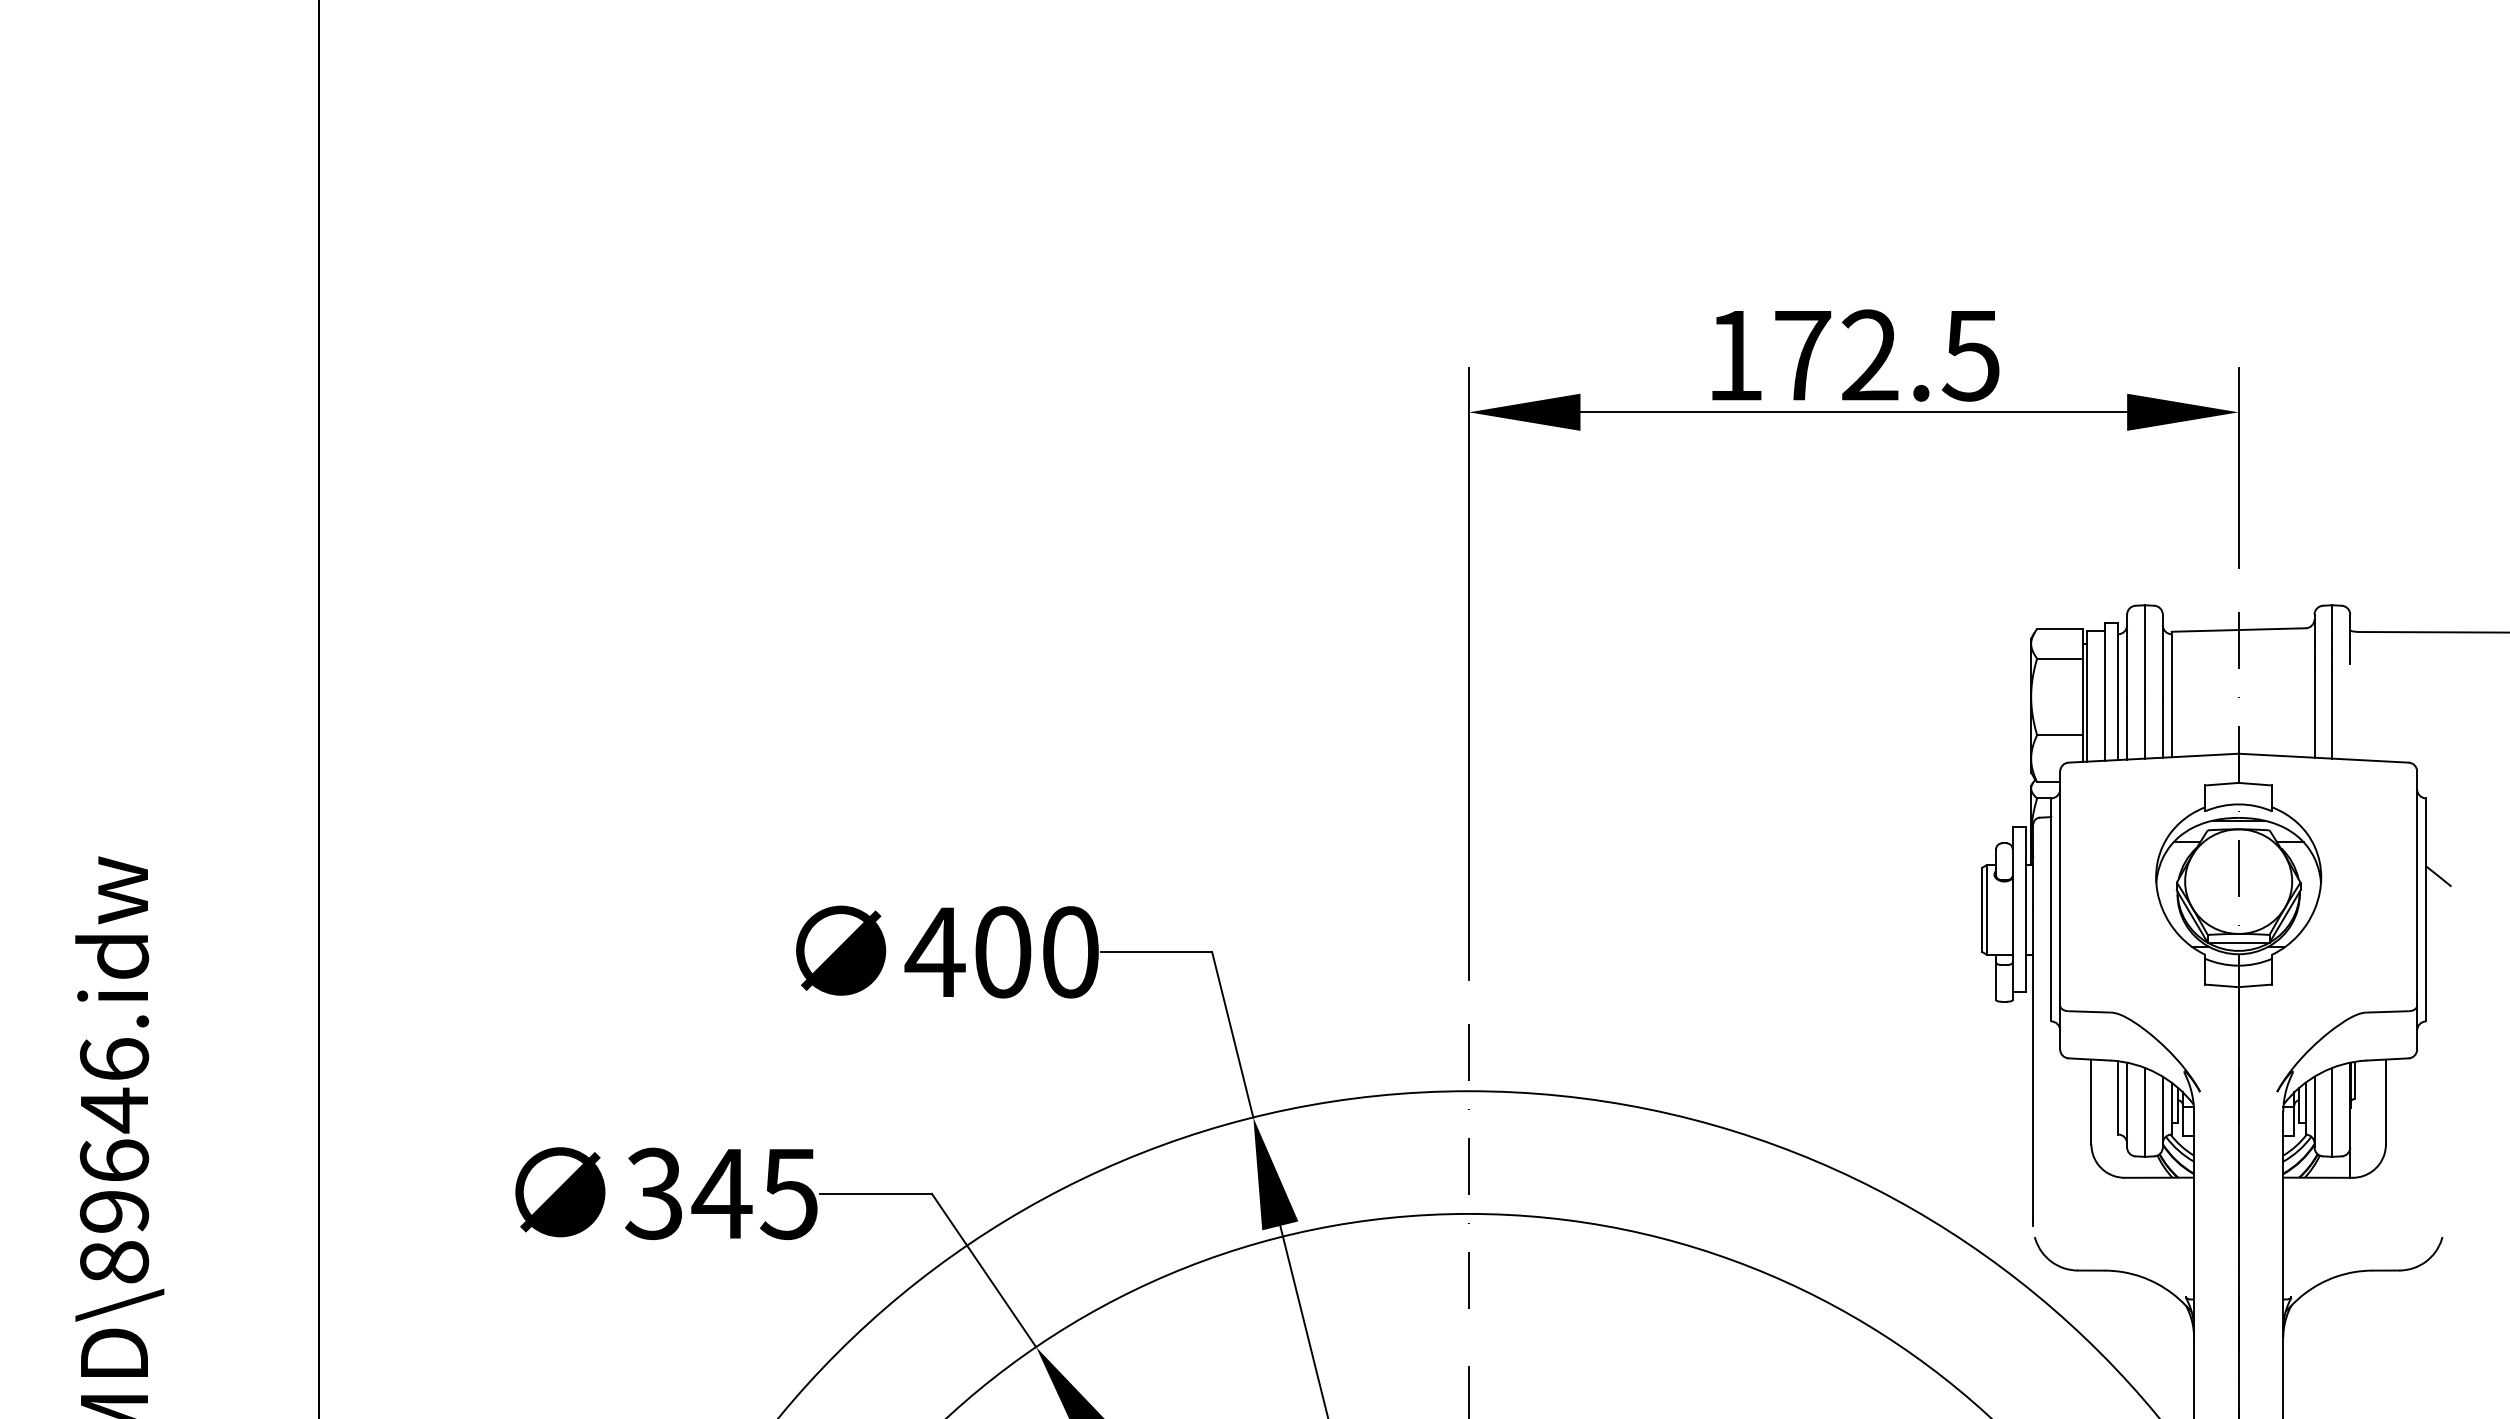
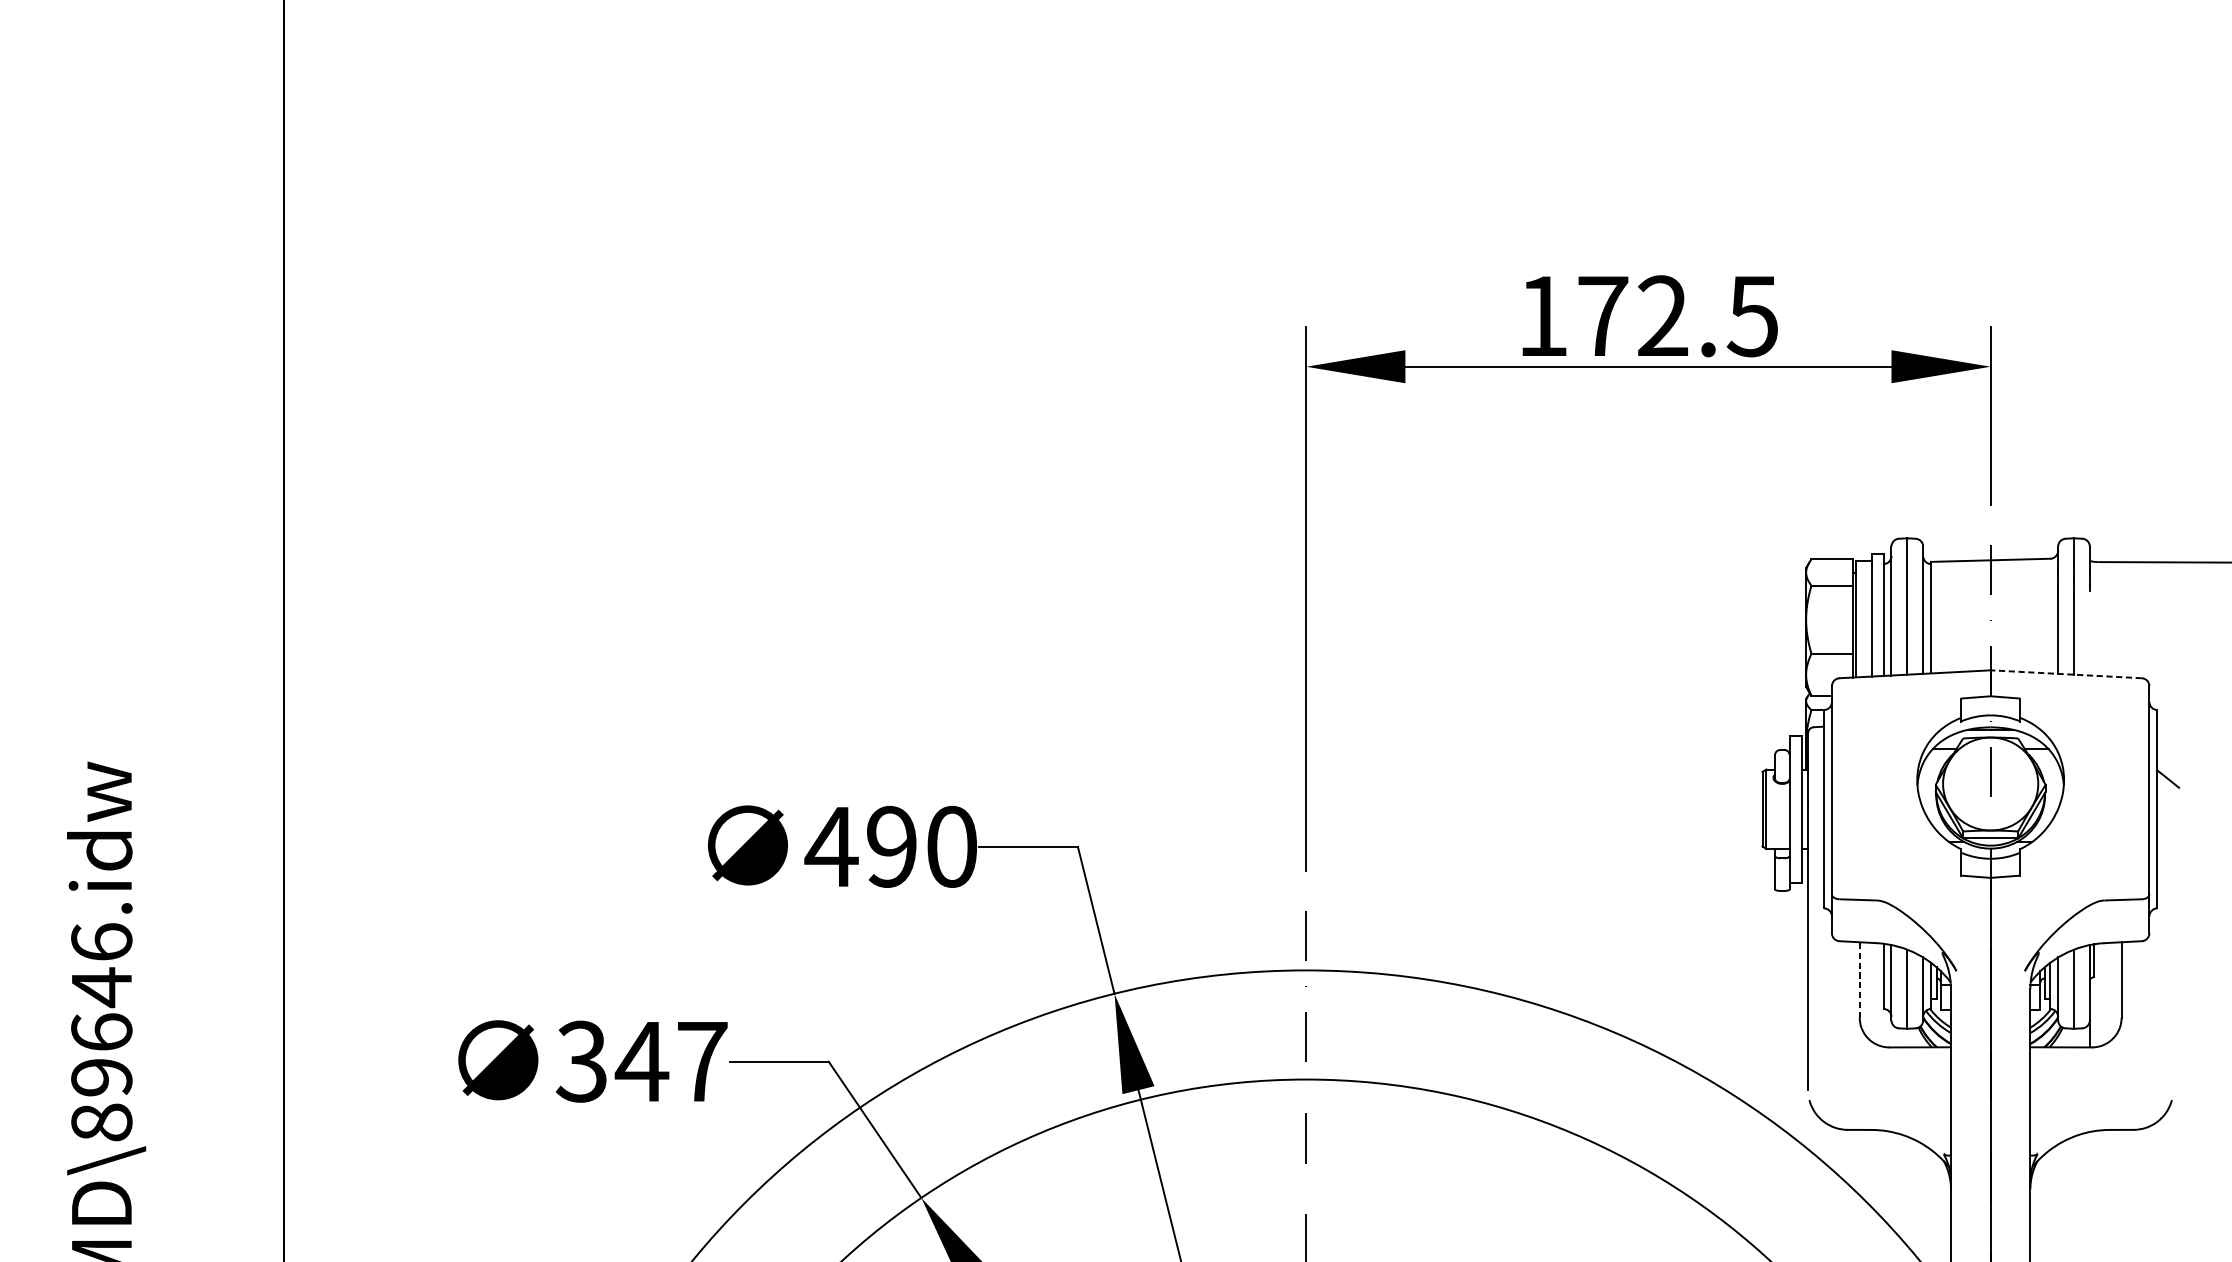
line: (2323, 758) -> (2066, 674), solid -> dashed
text: (1003, 952) -> (892, 847), 400 -> 490
line: (2091, 1101) -> (1859, 979), solid -> dashed
text: (789, 1194) -> (702, 1062), 345 -> 347

